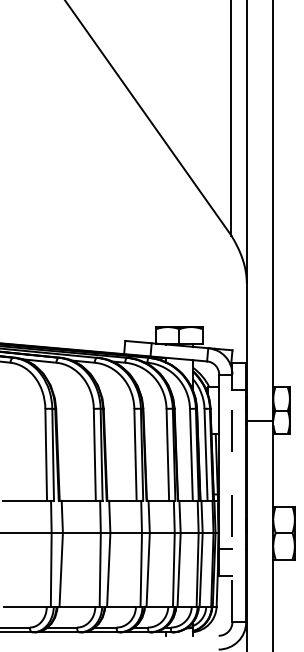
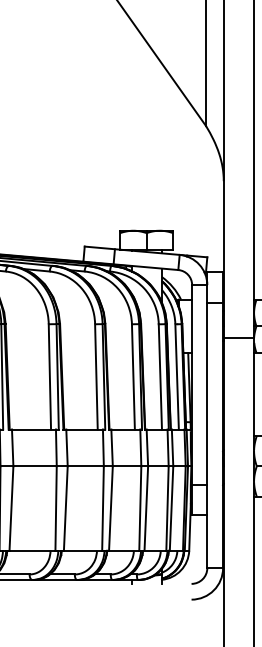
line: (232, 505) -> (207, 434), dashed -> solid

